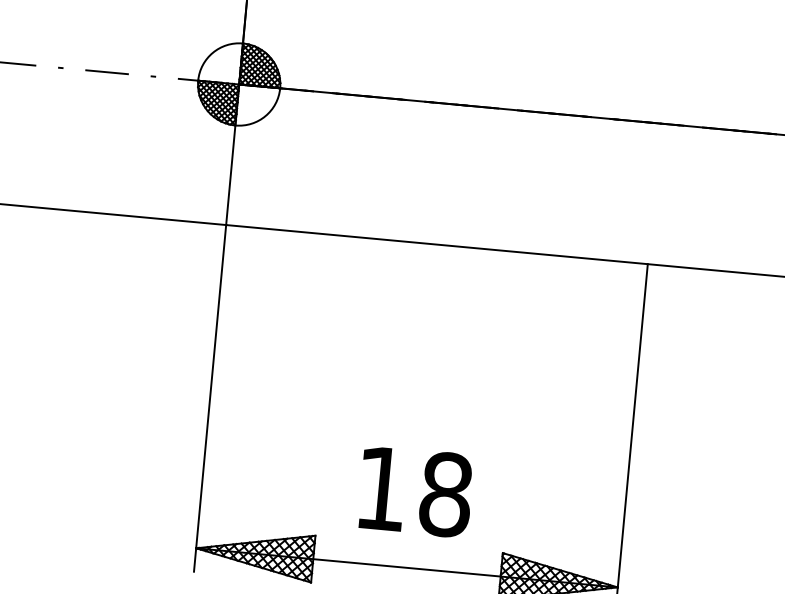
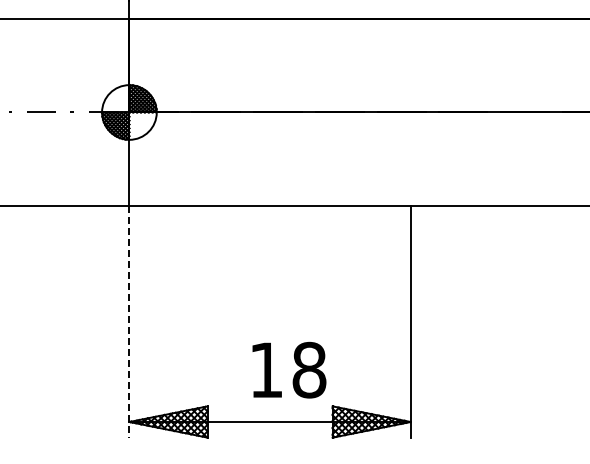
line: (210, 397) -> (129, 321), solid -> dashed
text: (416, 490) -> (289, 369), moved

